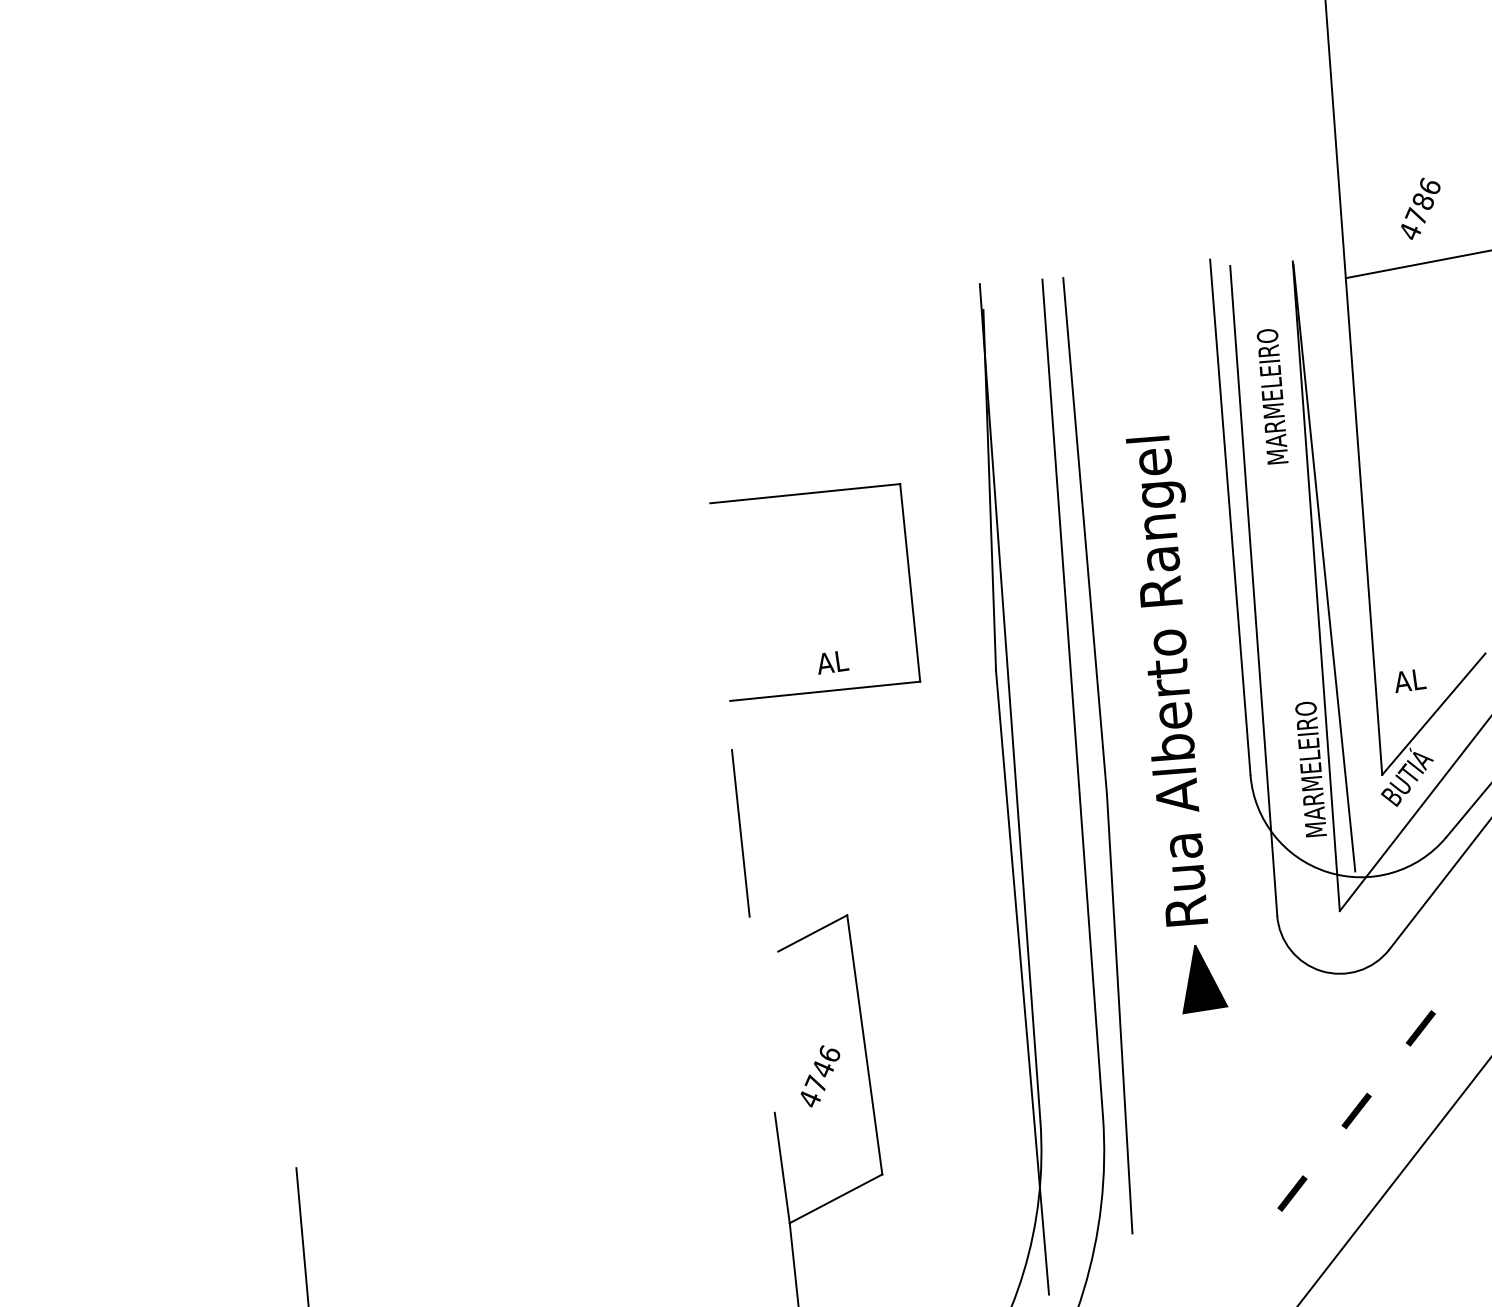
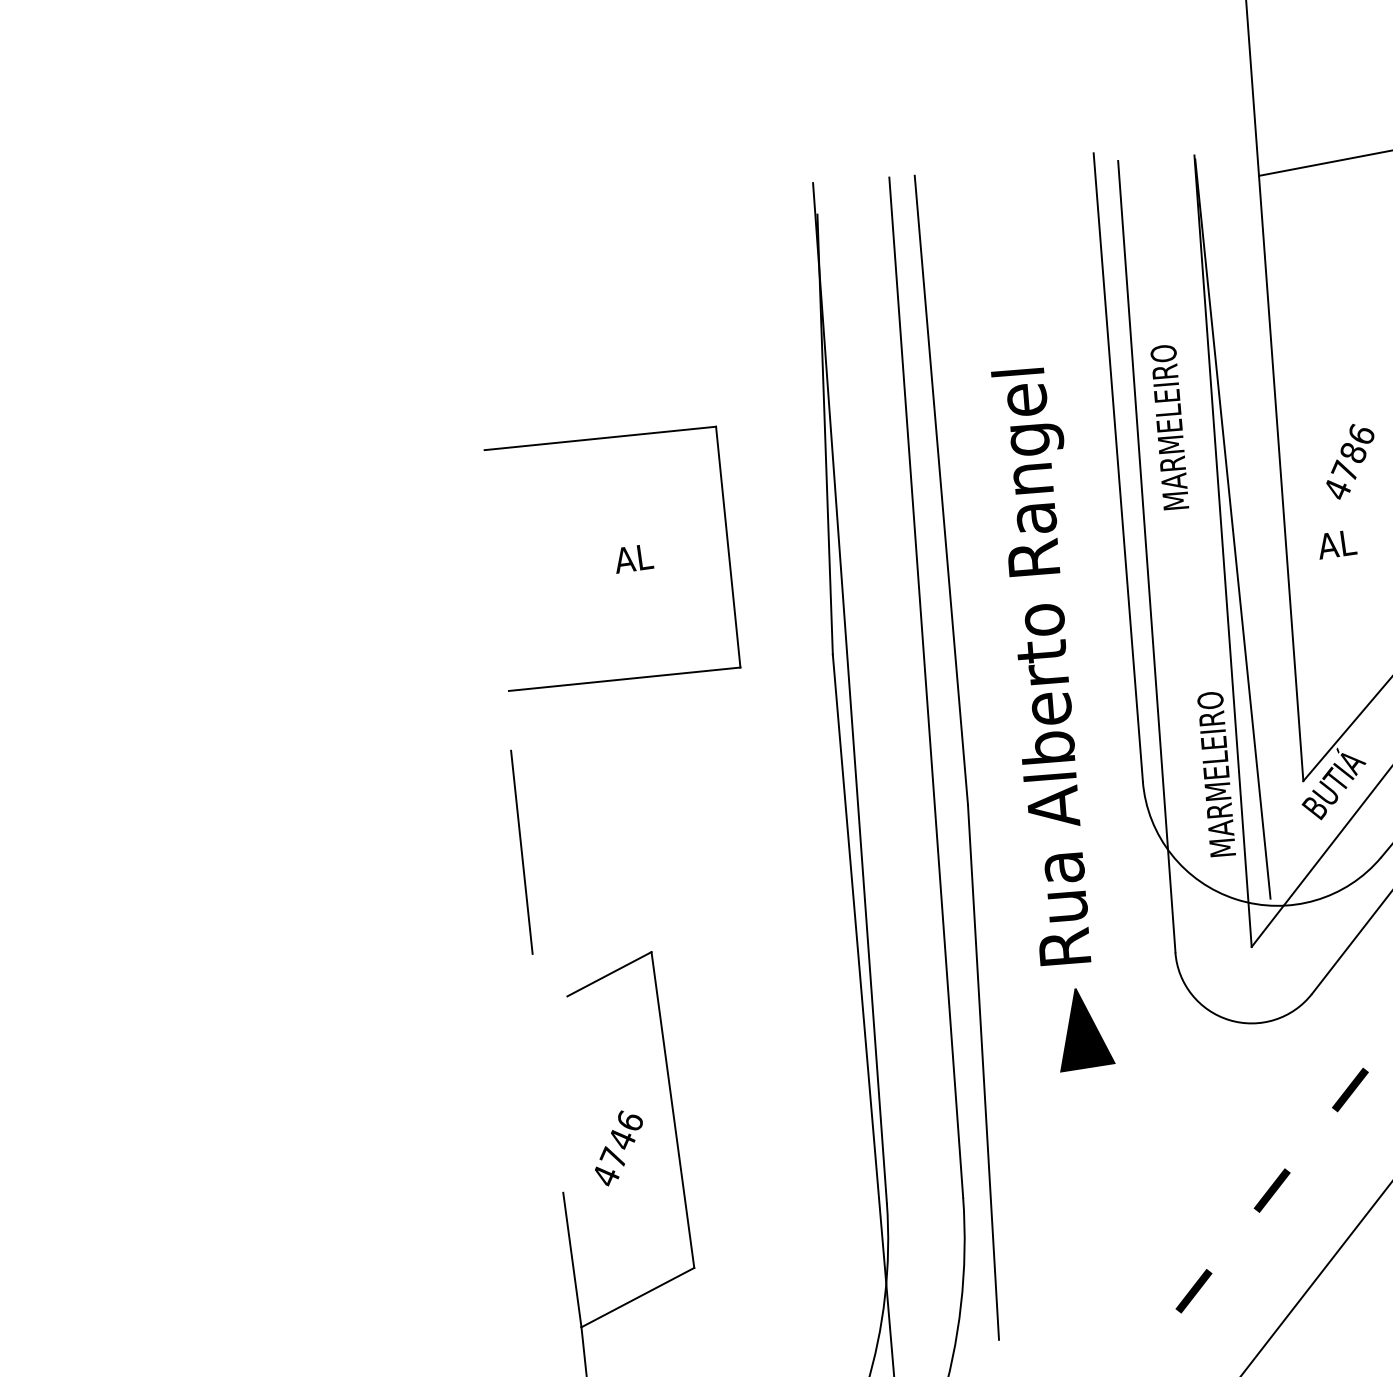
text: (1420, 208) -> (1349, 461), moved
text: (1272, 396) -> (1169, 427), moved
text: (833, 662) -> (634, 558), moved
text: (1410, 681) -> (1337, 545), moved

